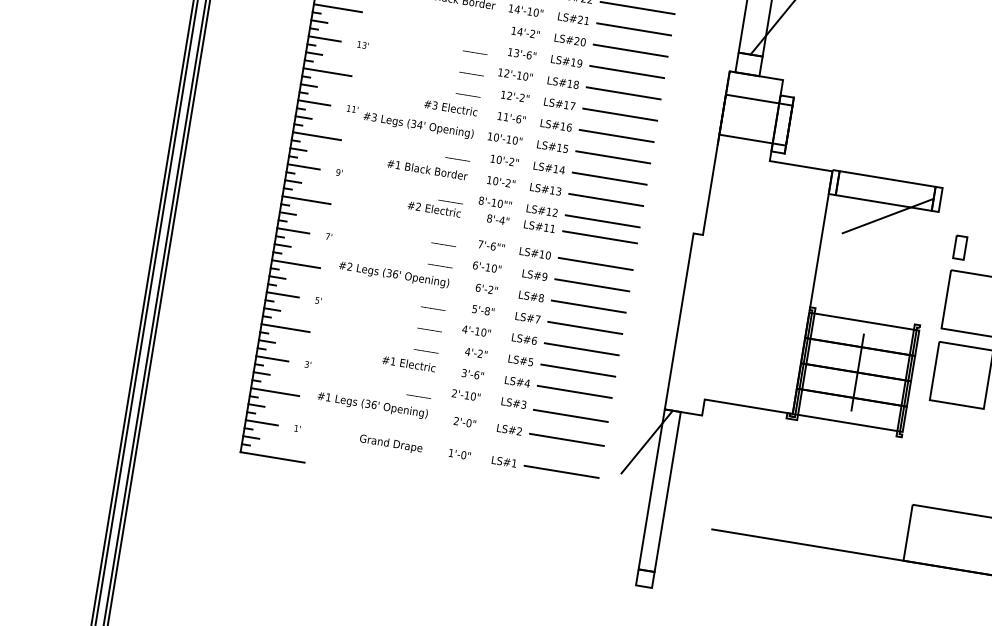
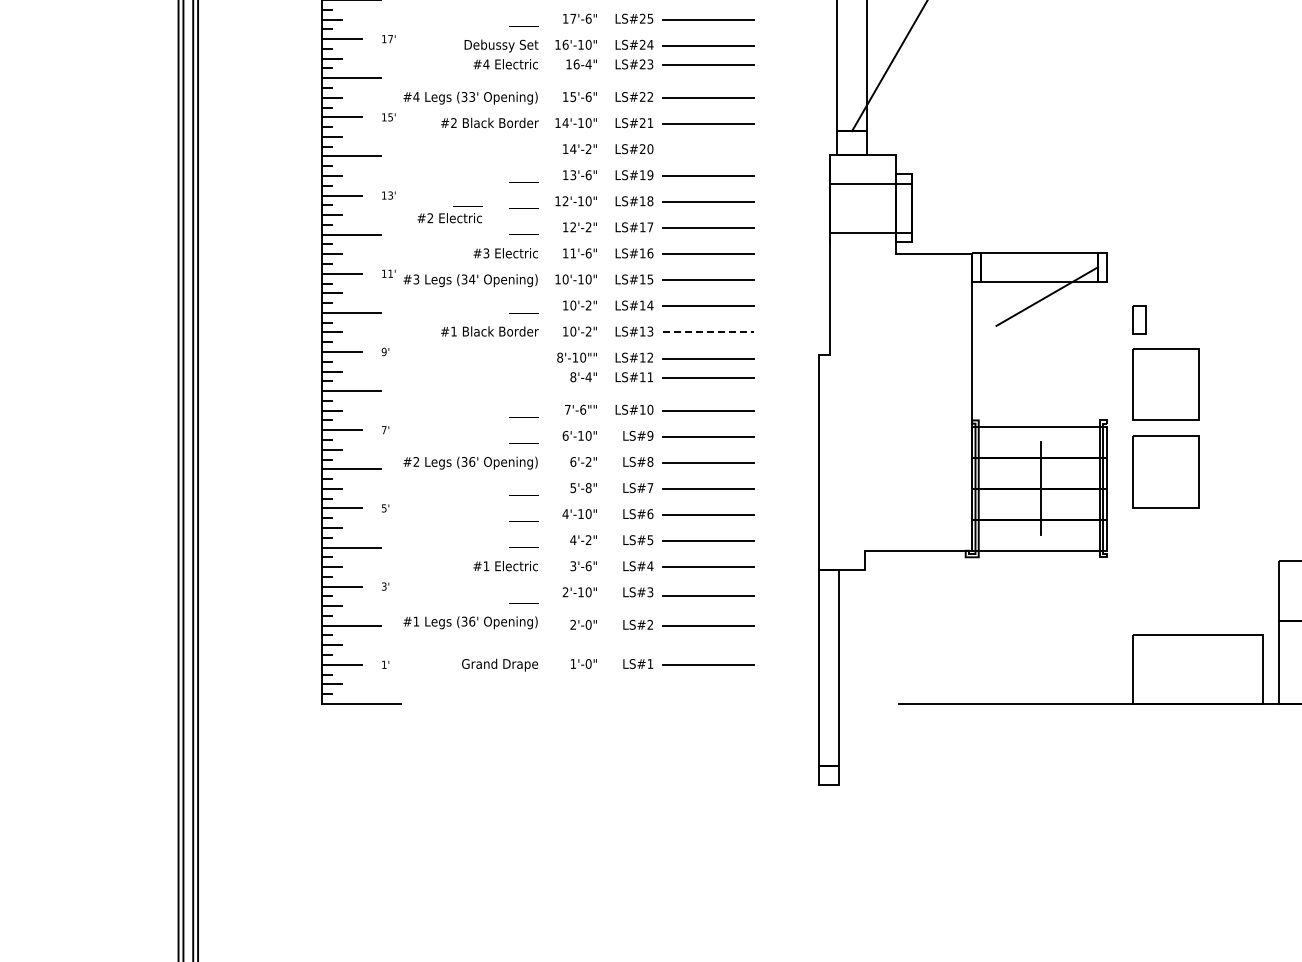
line: (630, 50) -> (708, 149), removed
line: (606, 200) -> (708, 332), solid -> dashed
text: (434, 206) -> (449, 214), moved
line: (646, 441) -> (803, 612), removed

